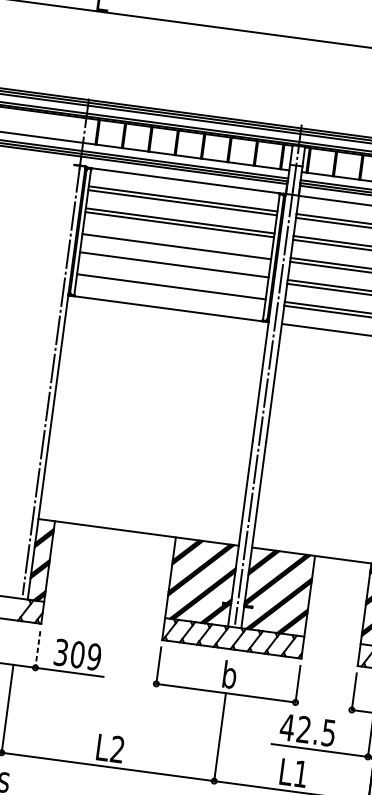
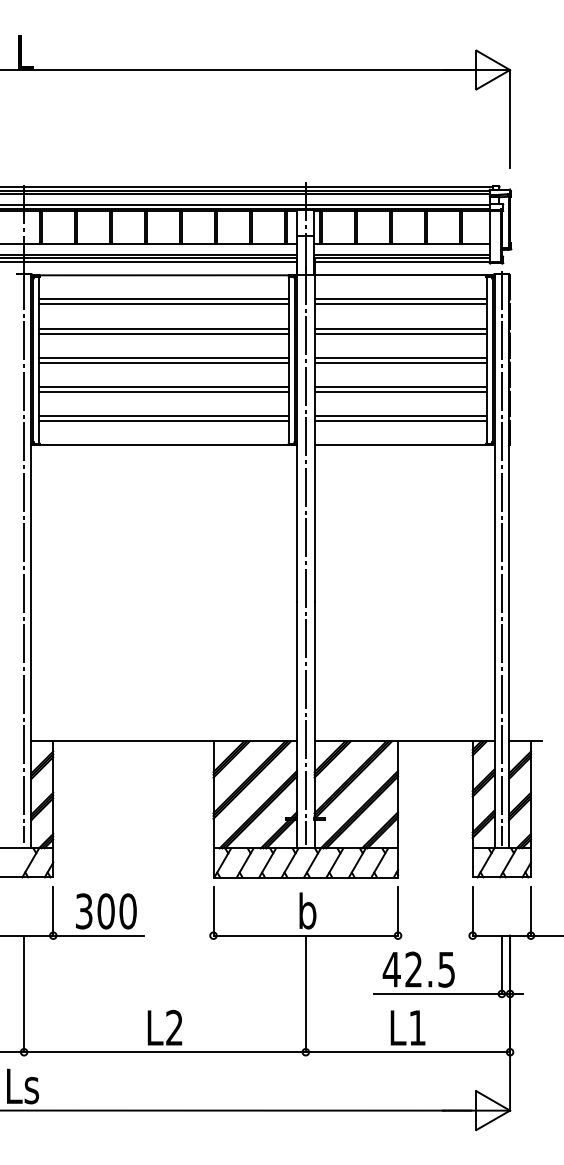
line: (177, 242) -> (164, 357), added
line: (174, 268) -> (164, 391), added
line: (171, 290) -> (164, 420), added
line: (37, 650) -> (53, 912), dashed -> solid
text: (93, 657) -> (127, 911), 309 -> 300

